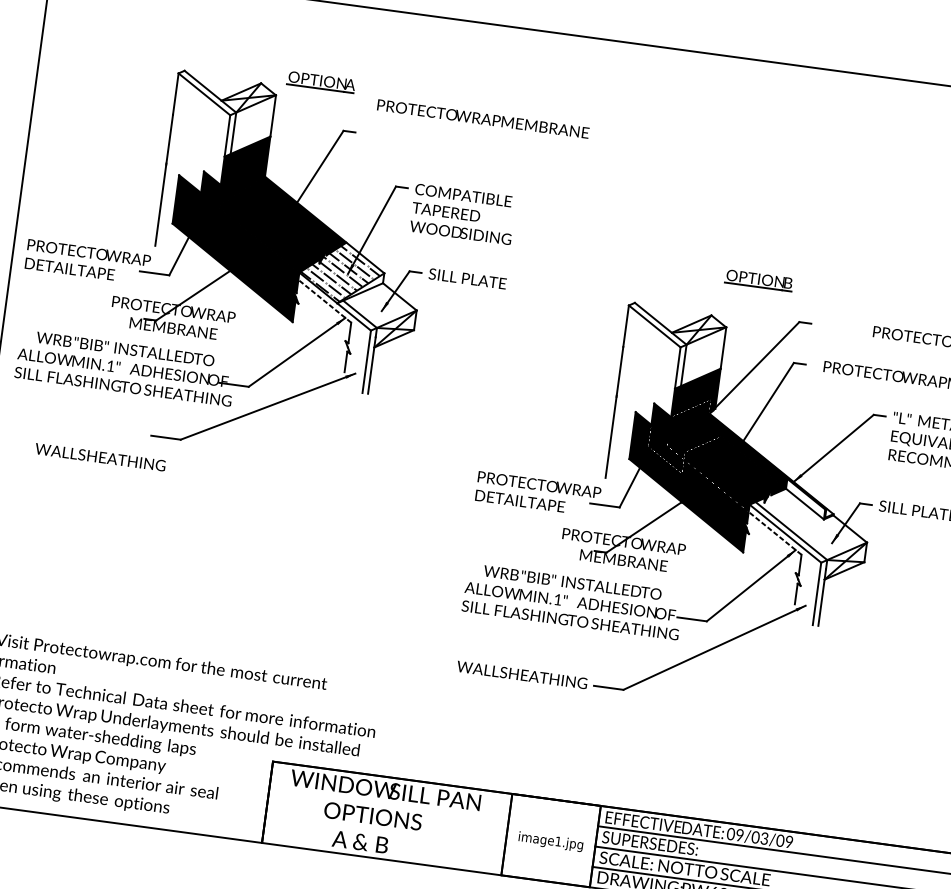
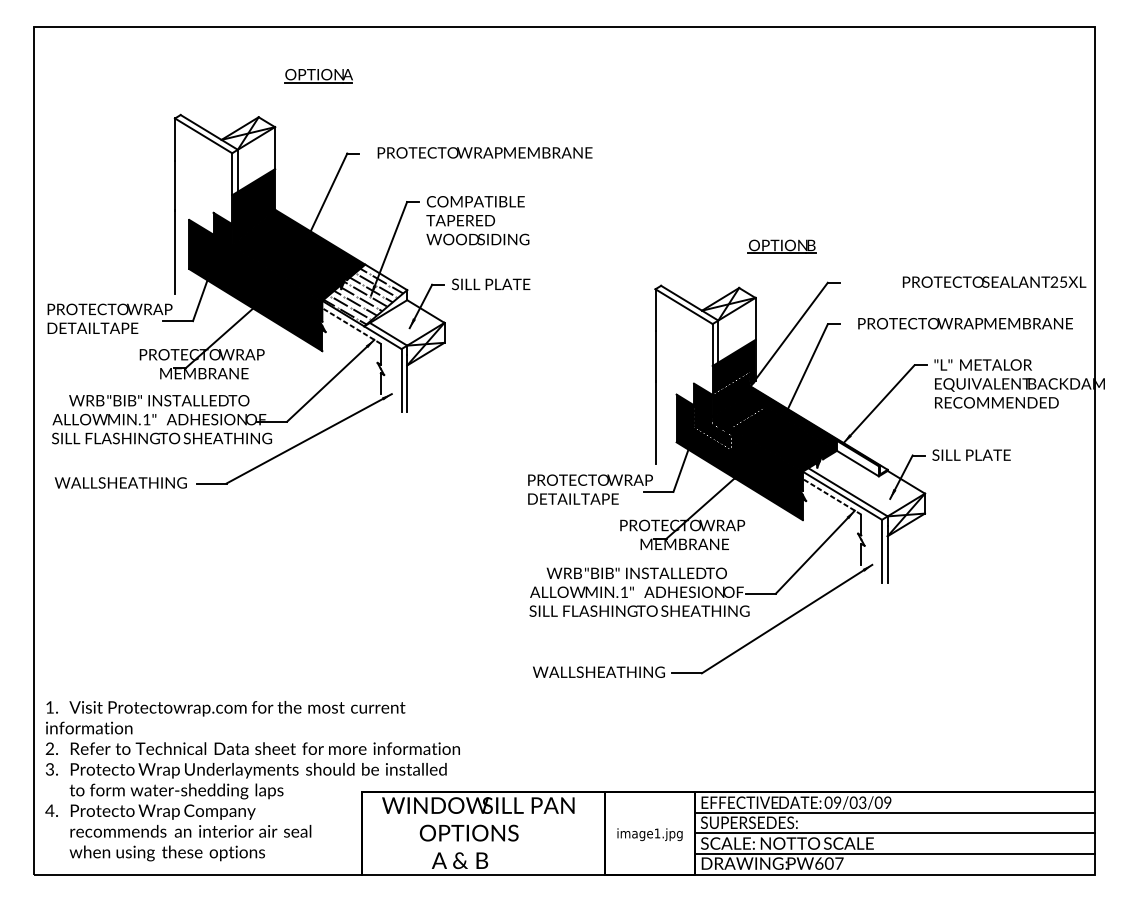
part: (321, 82) -> (318, 76), moved
text: (482, 118) -> (484, 152), moved
text: (100, 456) -> (120, 482), moved

